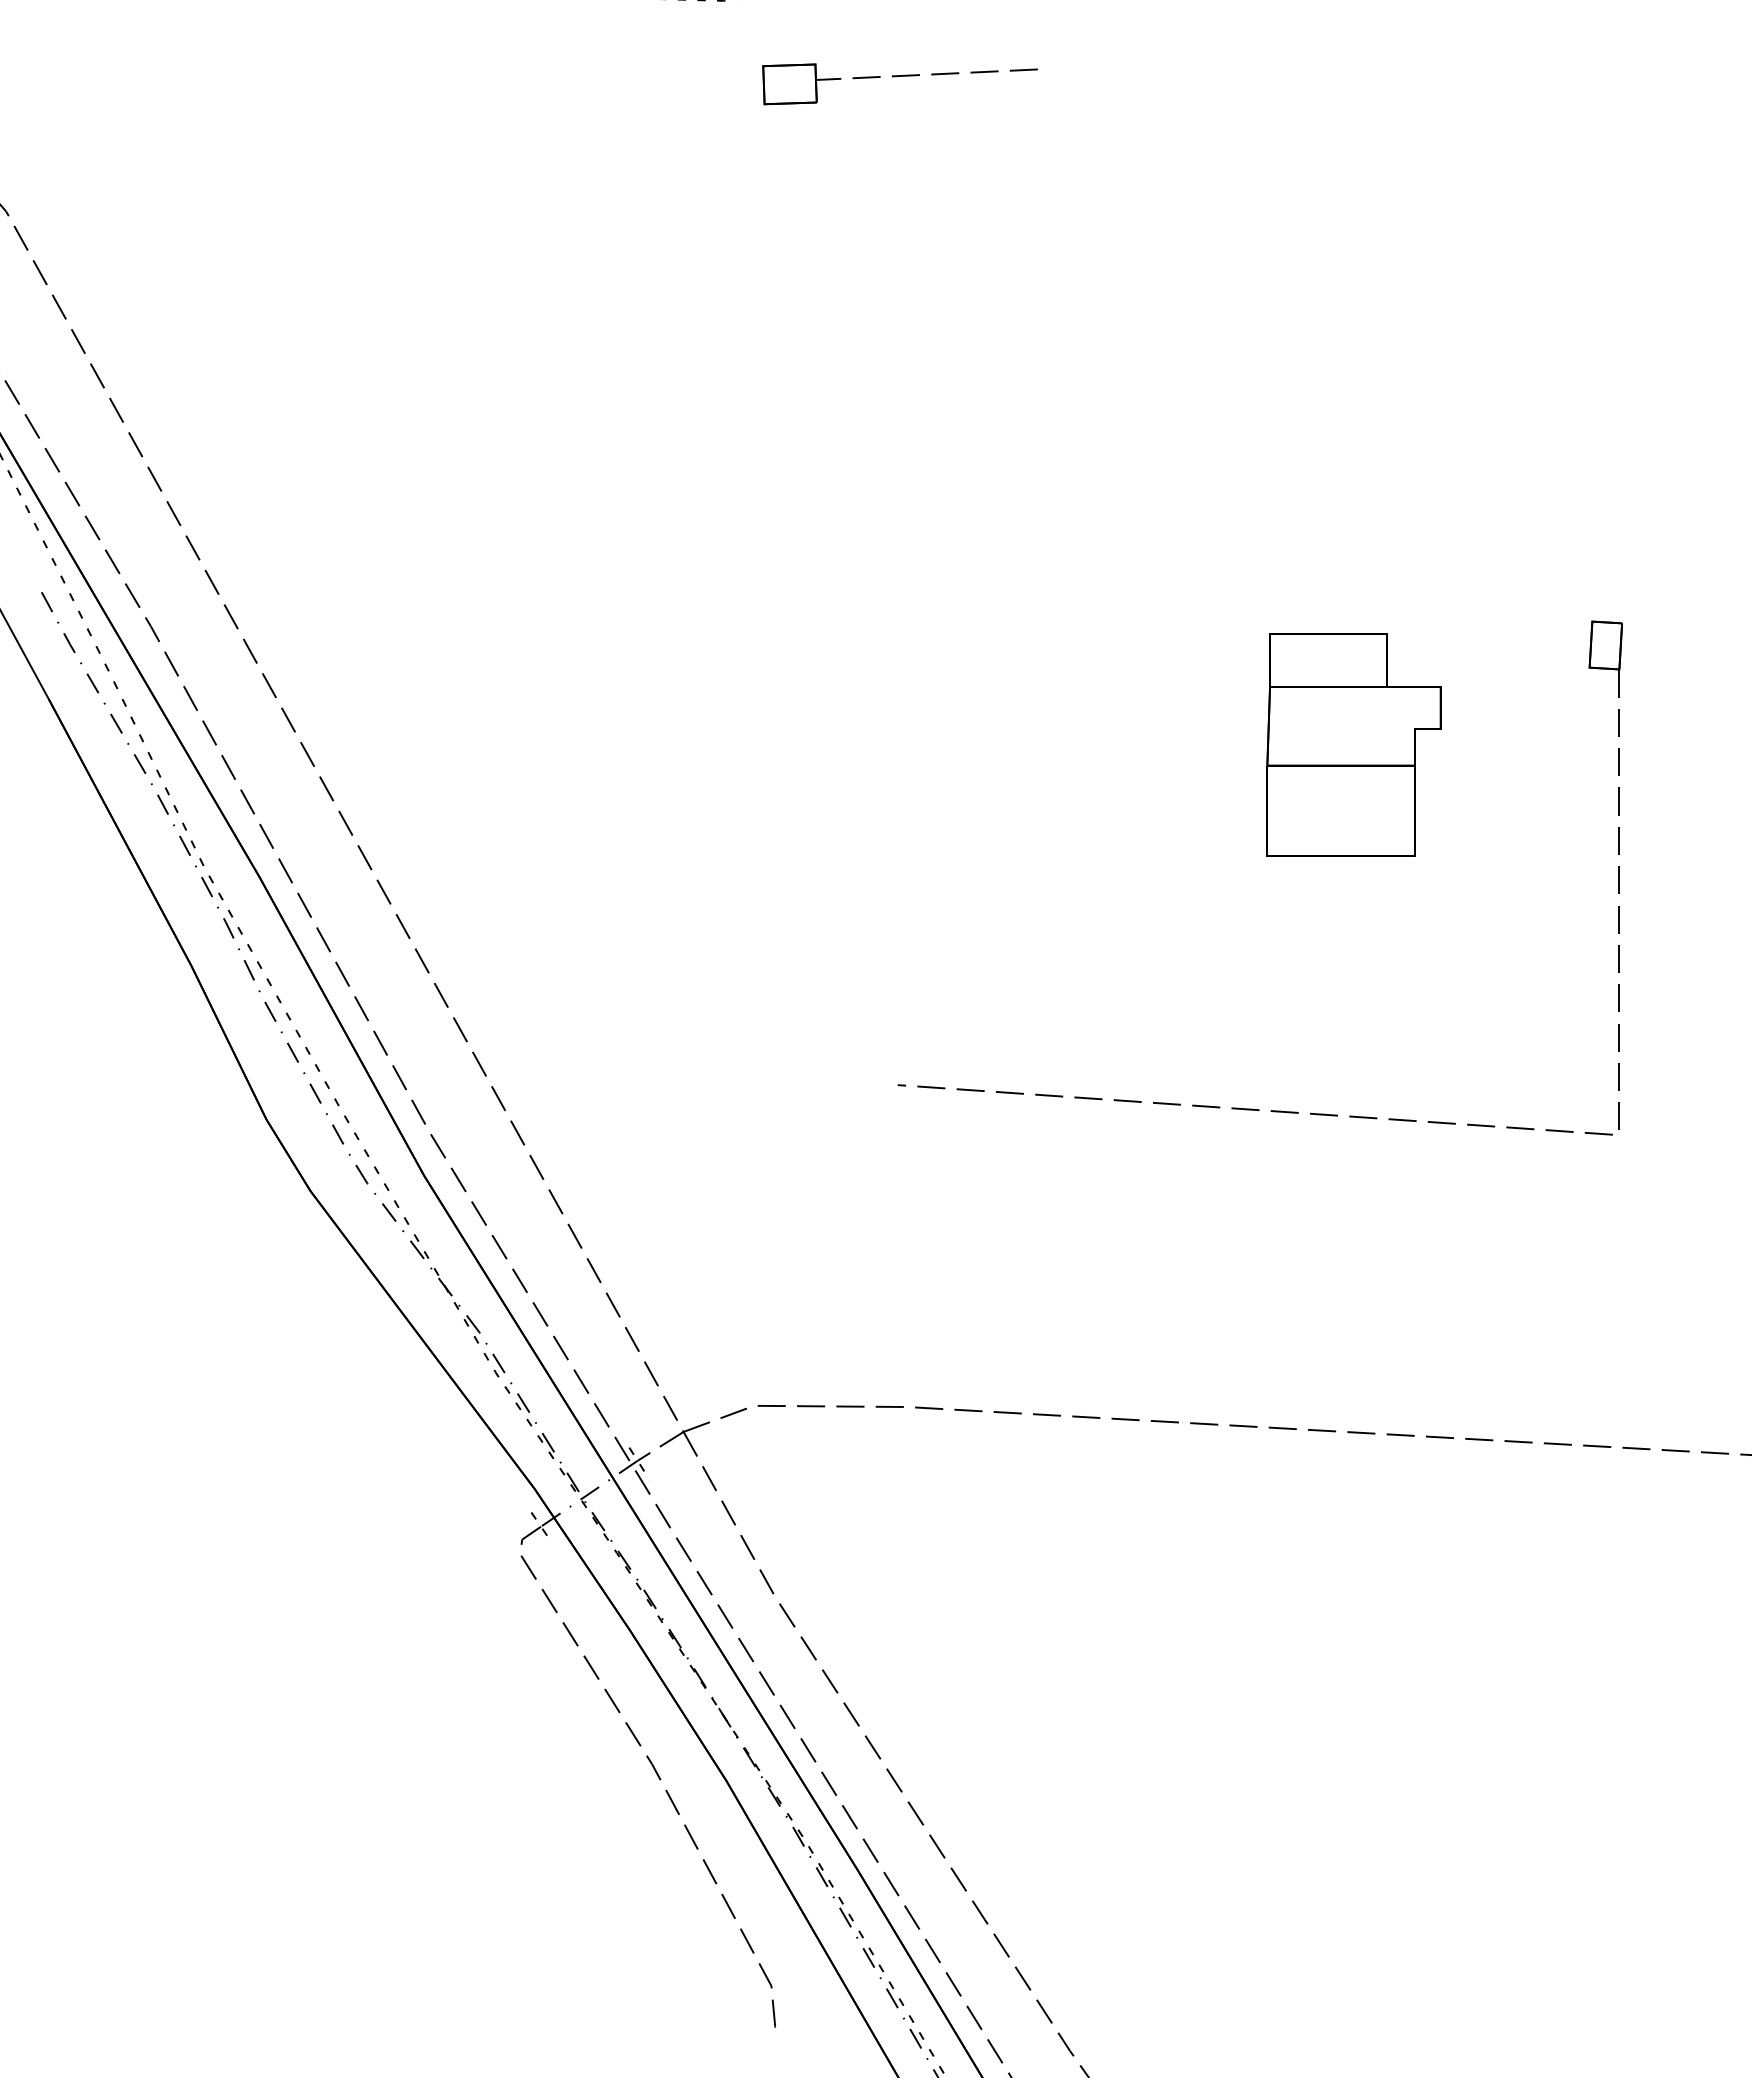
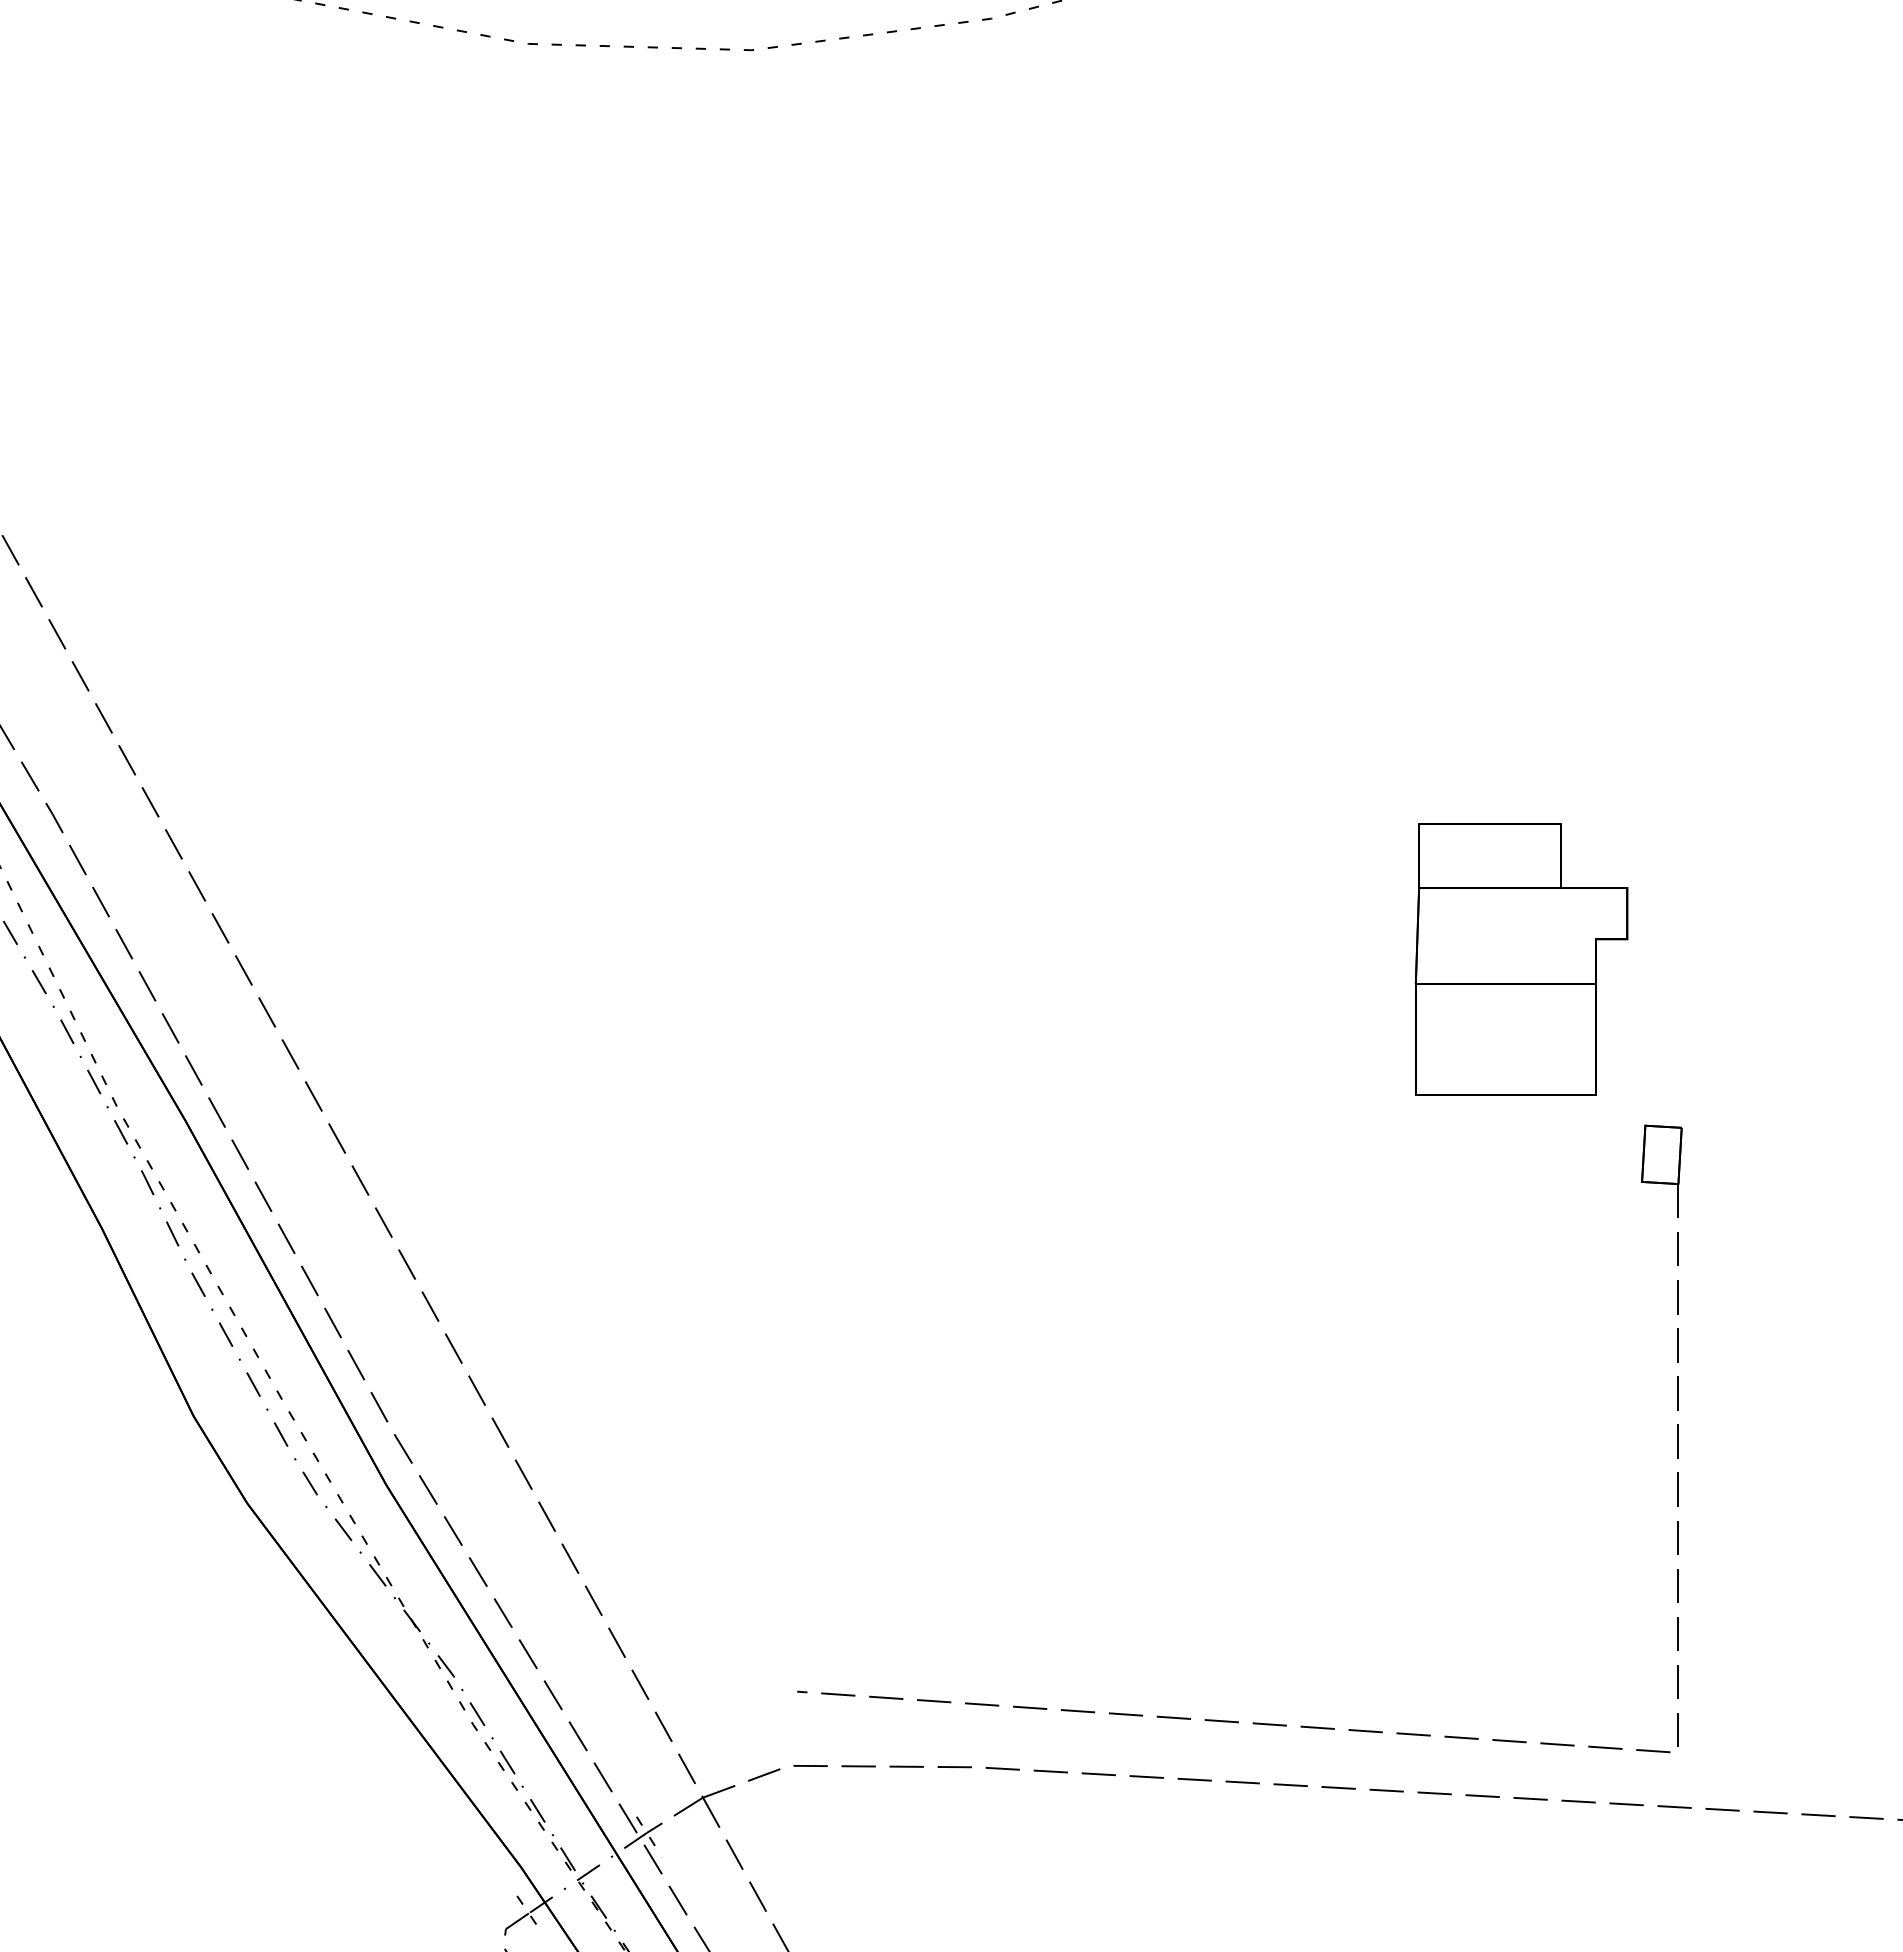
part: (896, 77) -> (962, 143), removed
part: (1239, 1107) -> (1214, 1719), moved

